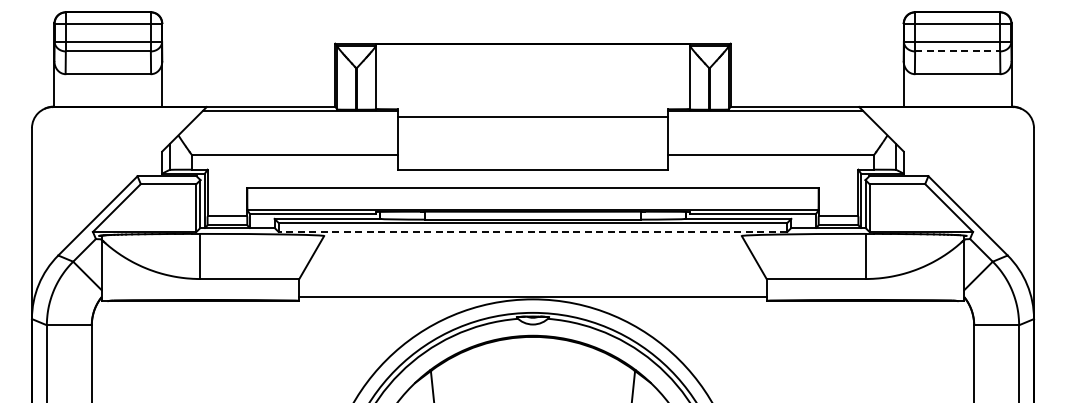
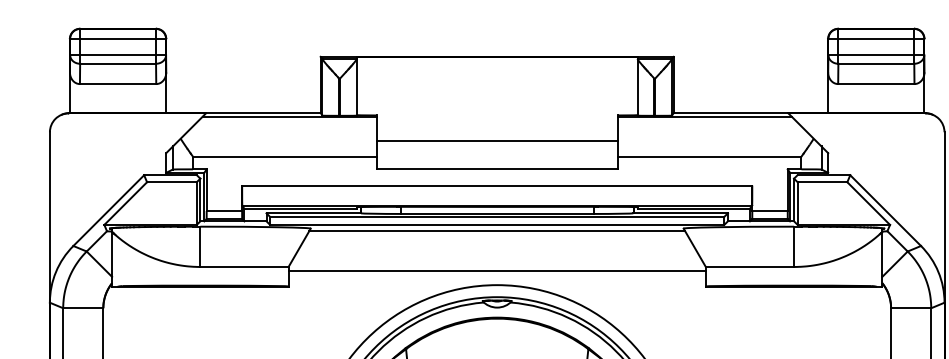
line: (957, 51) -> (876, 63), dashed -> solid
line: (532, 117) -> (496, 141), moved
line: (532, 231) -> (496, 224), dashed -> solid
line: (532, 238) -> (496, 230), added
line: (532, 296) -> (496, 270), moved

